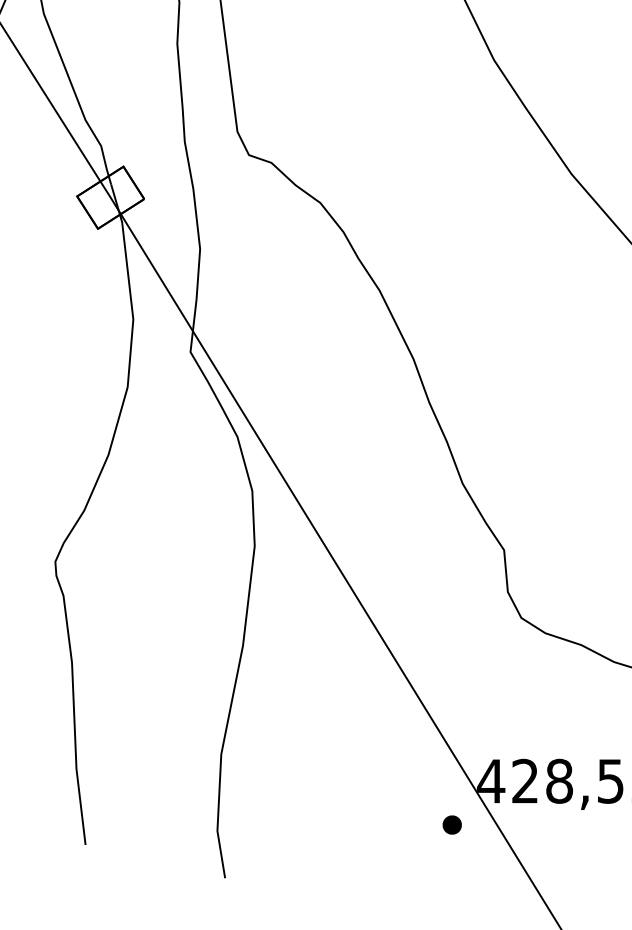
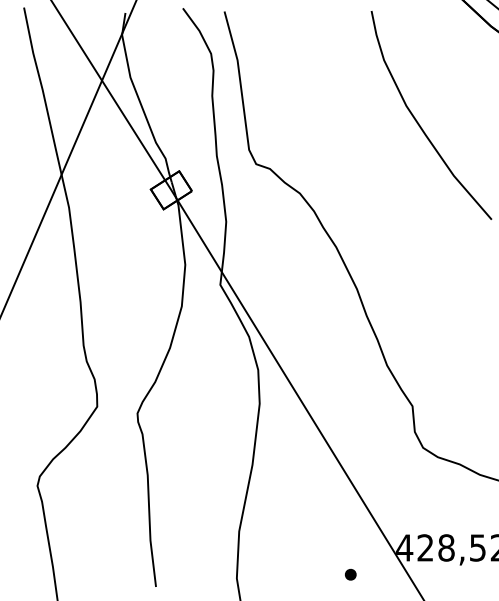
part: (451, 824) -> (350, 574), moved

